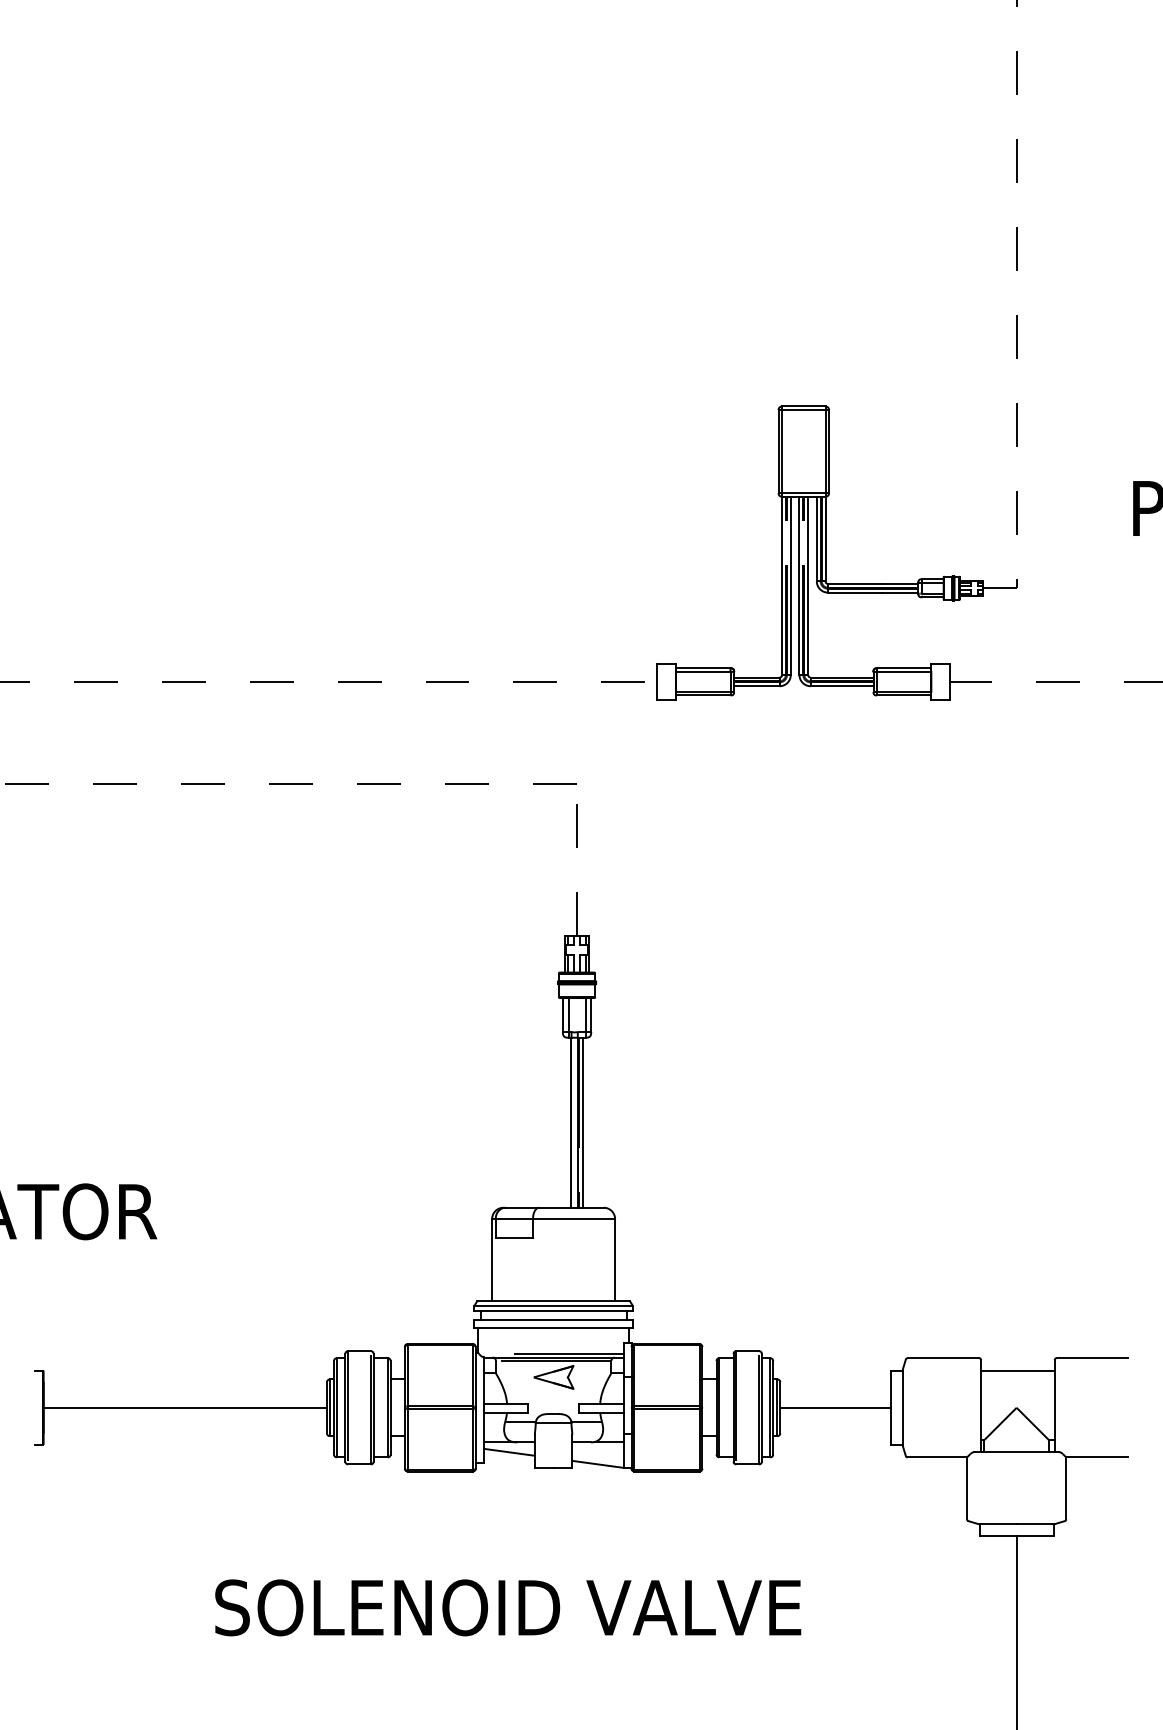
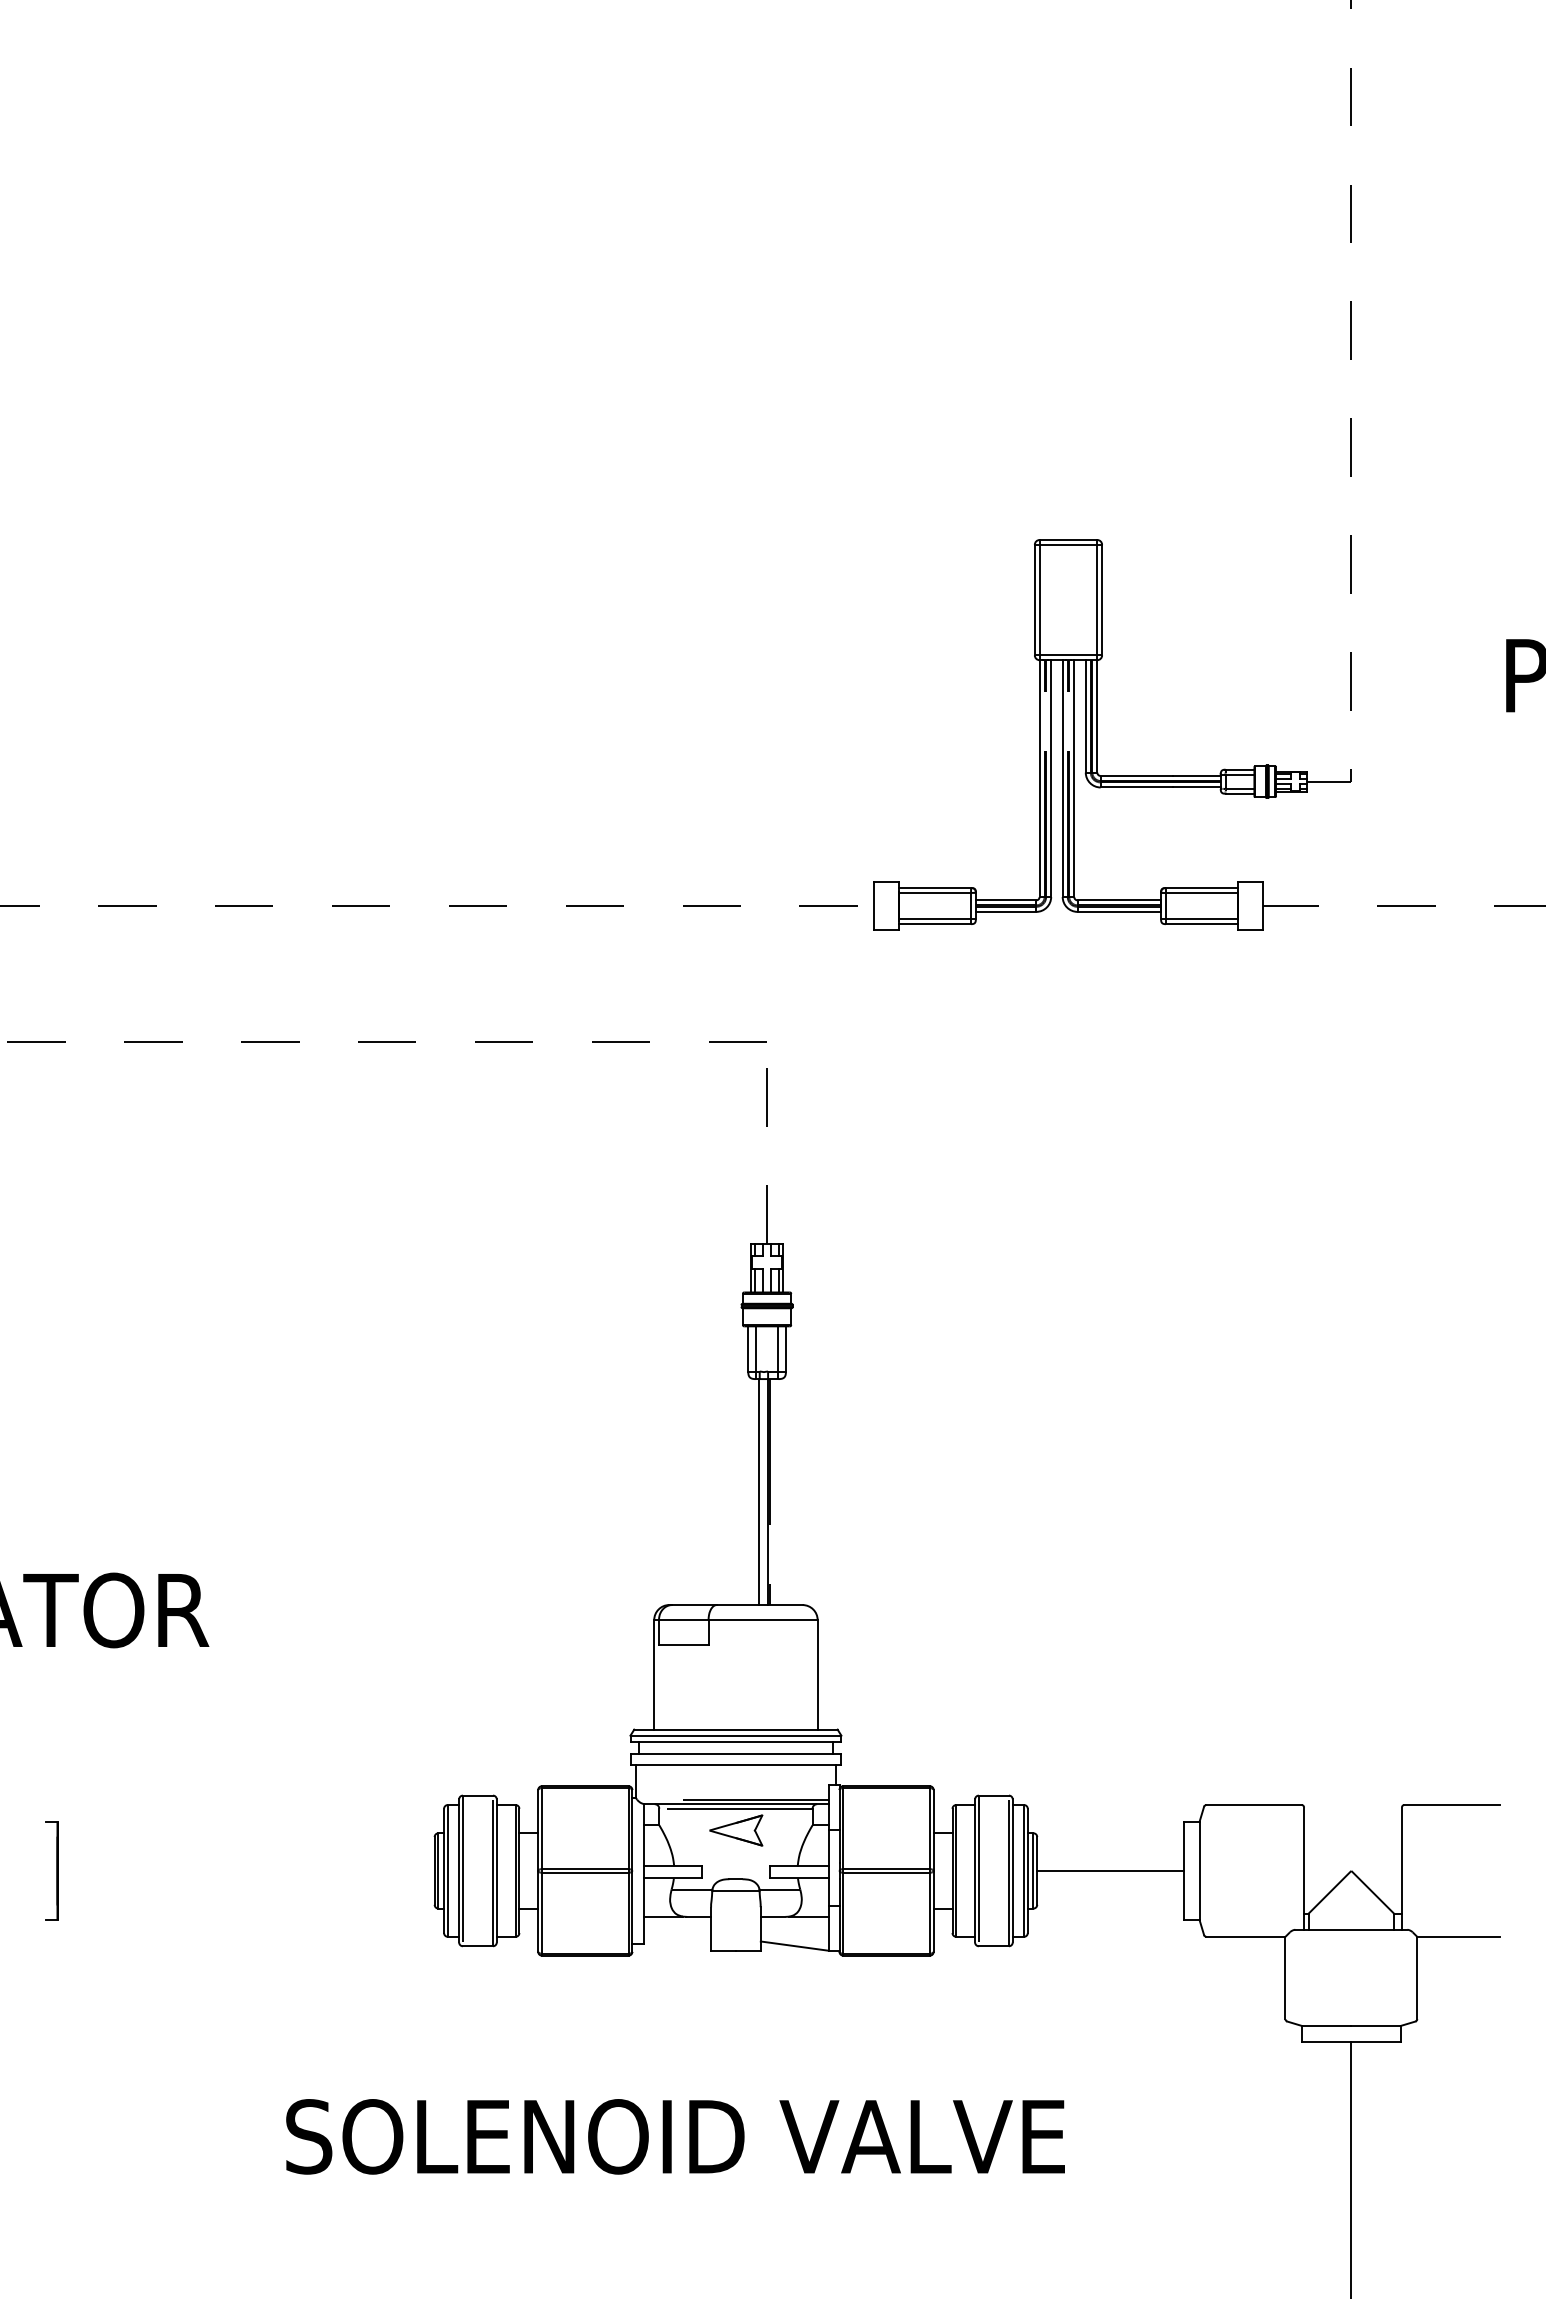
line: (582, 1122) -> (774, 1491), removed
line: (1017, 1371) -> (1352, 1822), removed
line: (184, 1407) -> (245, 1870), removed
line: (509, 1451) -> (677, 1929), removed

